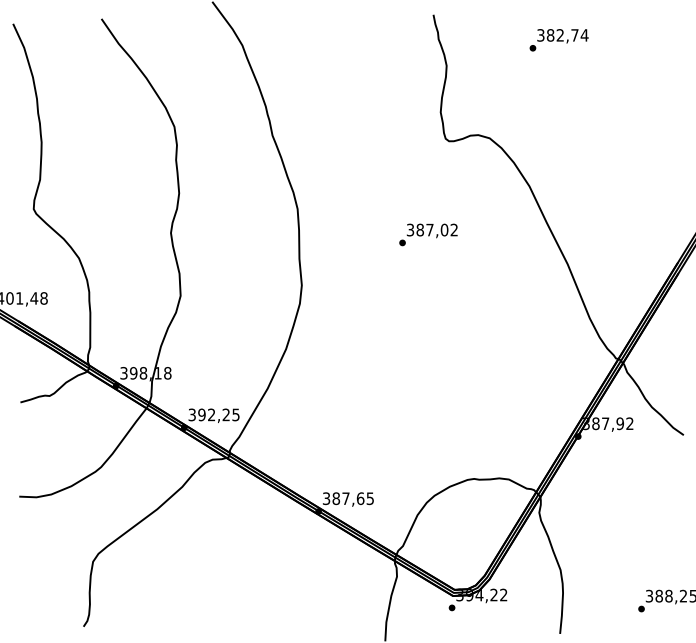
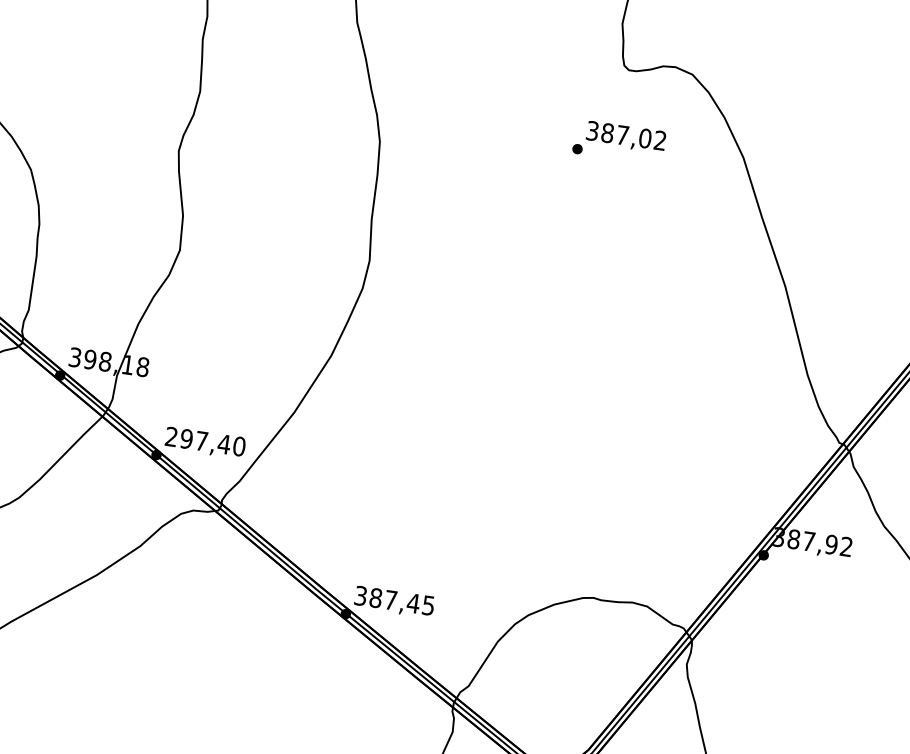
text: (428, 234) -> (619, 141), moved
text: (213, 414) -> (204, 440), 392,25 -> 297,40
text: (360, 498) -> (413, 603), 387,65 -> 387,45

